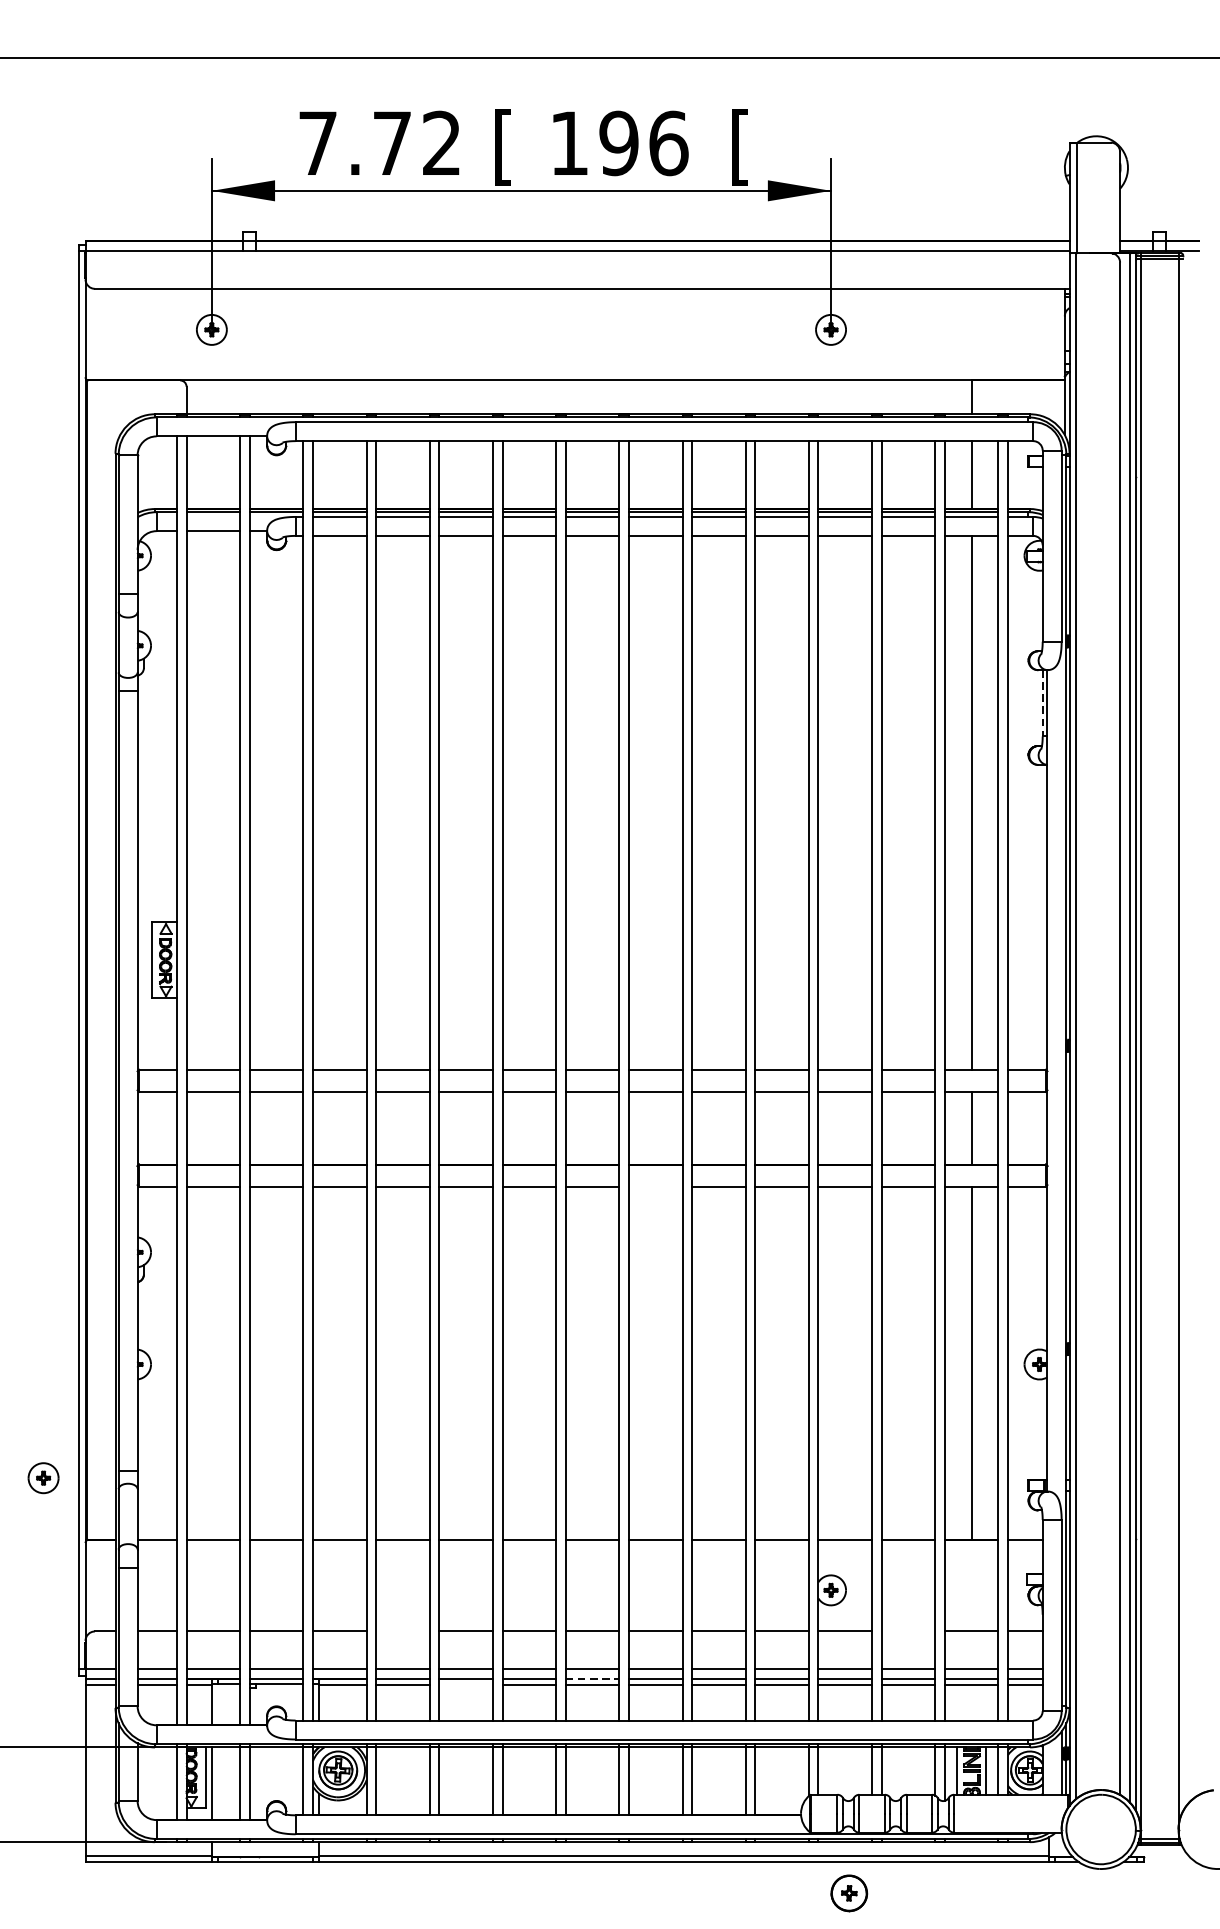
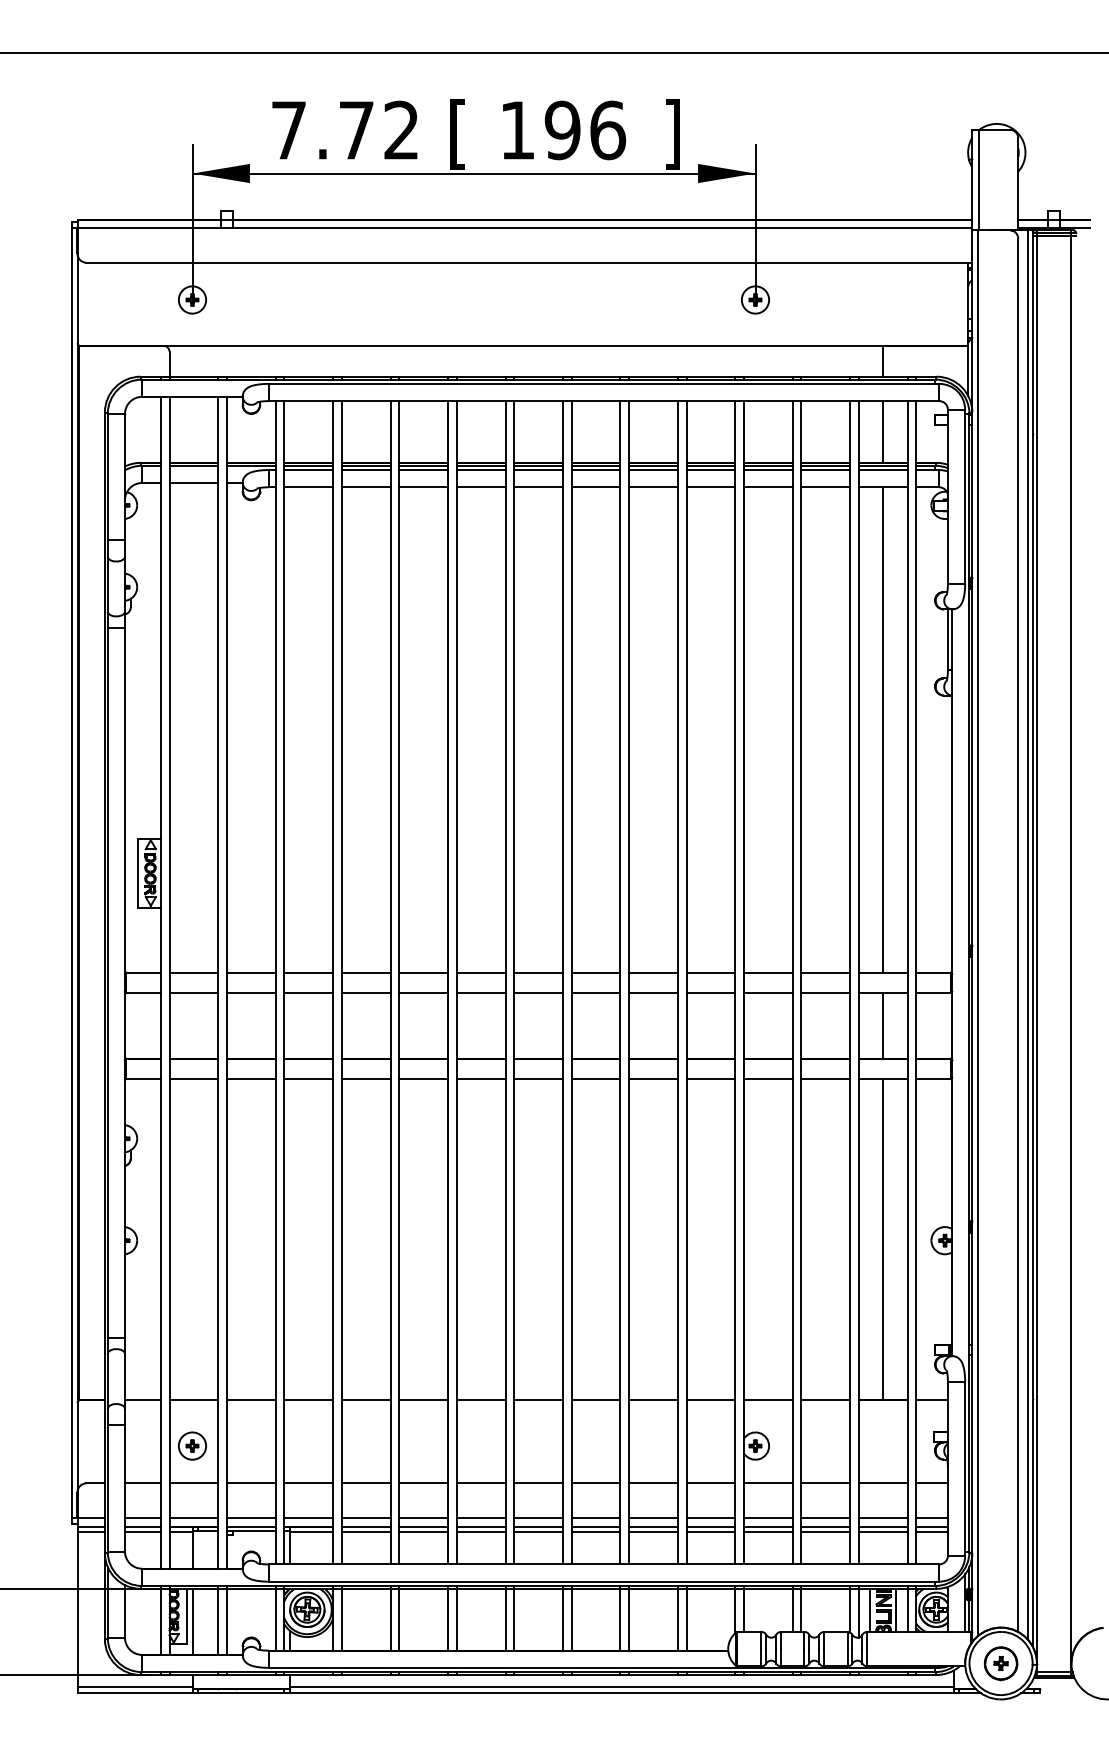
text: (739, 147) -> (672, 134), [ -> ]
line: (1042, 704) -> (947, 640), dashed -> solid
line: (655, 1187) -> (595, 1079), added
part: (43, 1477) -> (192, 1445), moved
line: (402, 1631) -> (365, 1483), added
line: (908, 1631) -> (825, 1483), added
line: (593, 1678) -> (539, 1526), dashed -> solid
line: (465, 1685) -> (423, 1532), added
part: (848, 1893) -> (1000, 1663), moved

